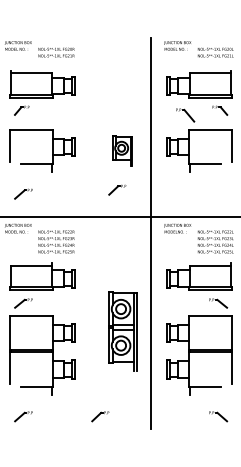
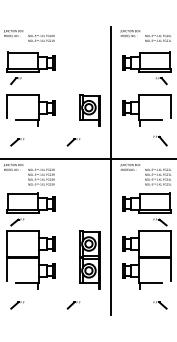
part: (185, 115) -> (160, 140), moved
part: (122, 150) -> (89, 110), size x1.43
part: (117, 189) -> (73, 141), moved
part: (122, 331) -> (89, 260), moved

